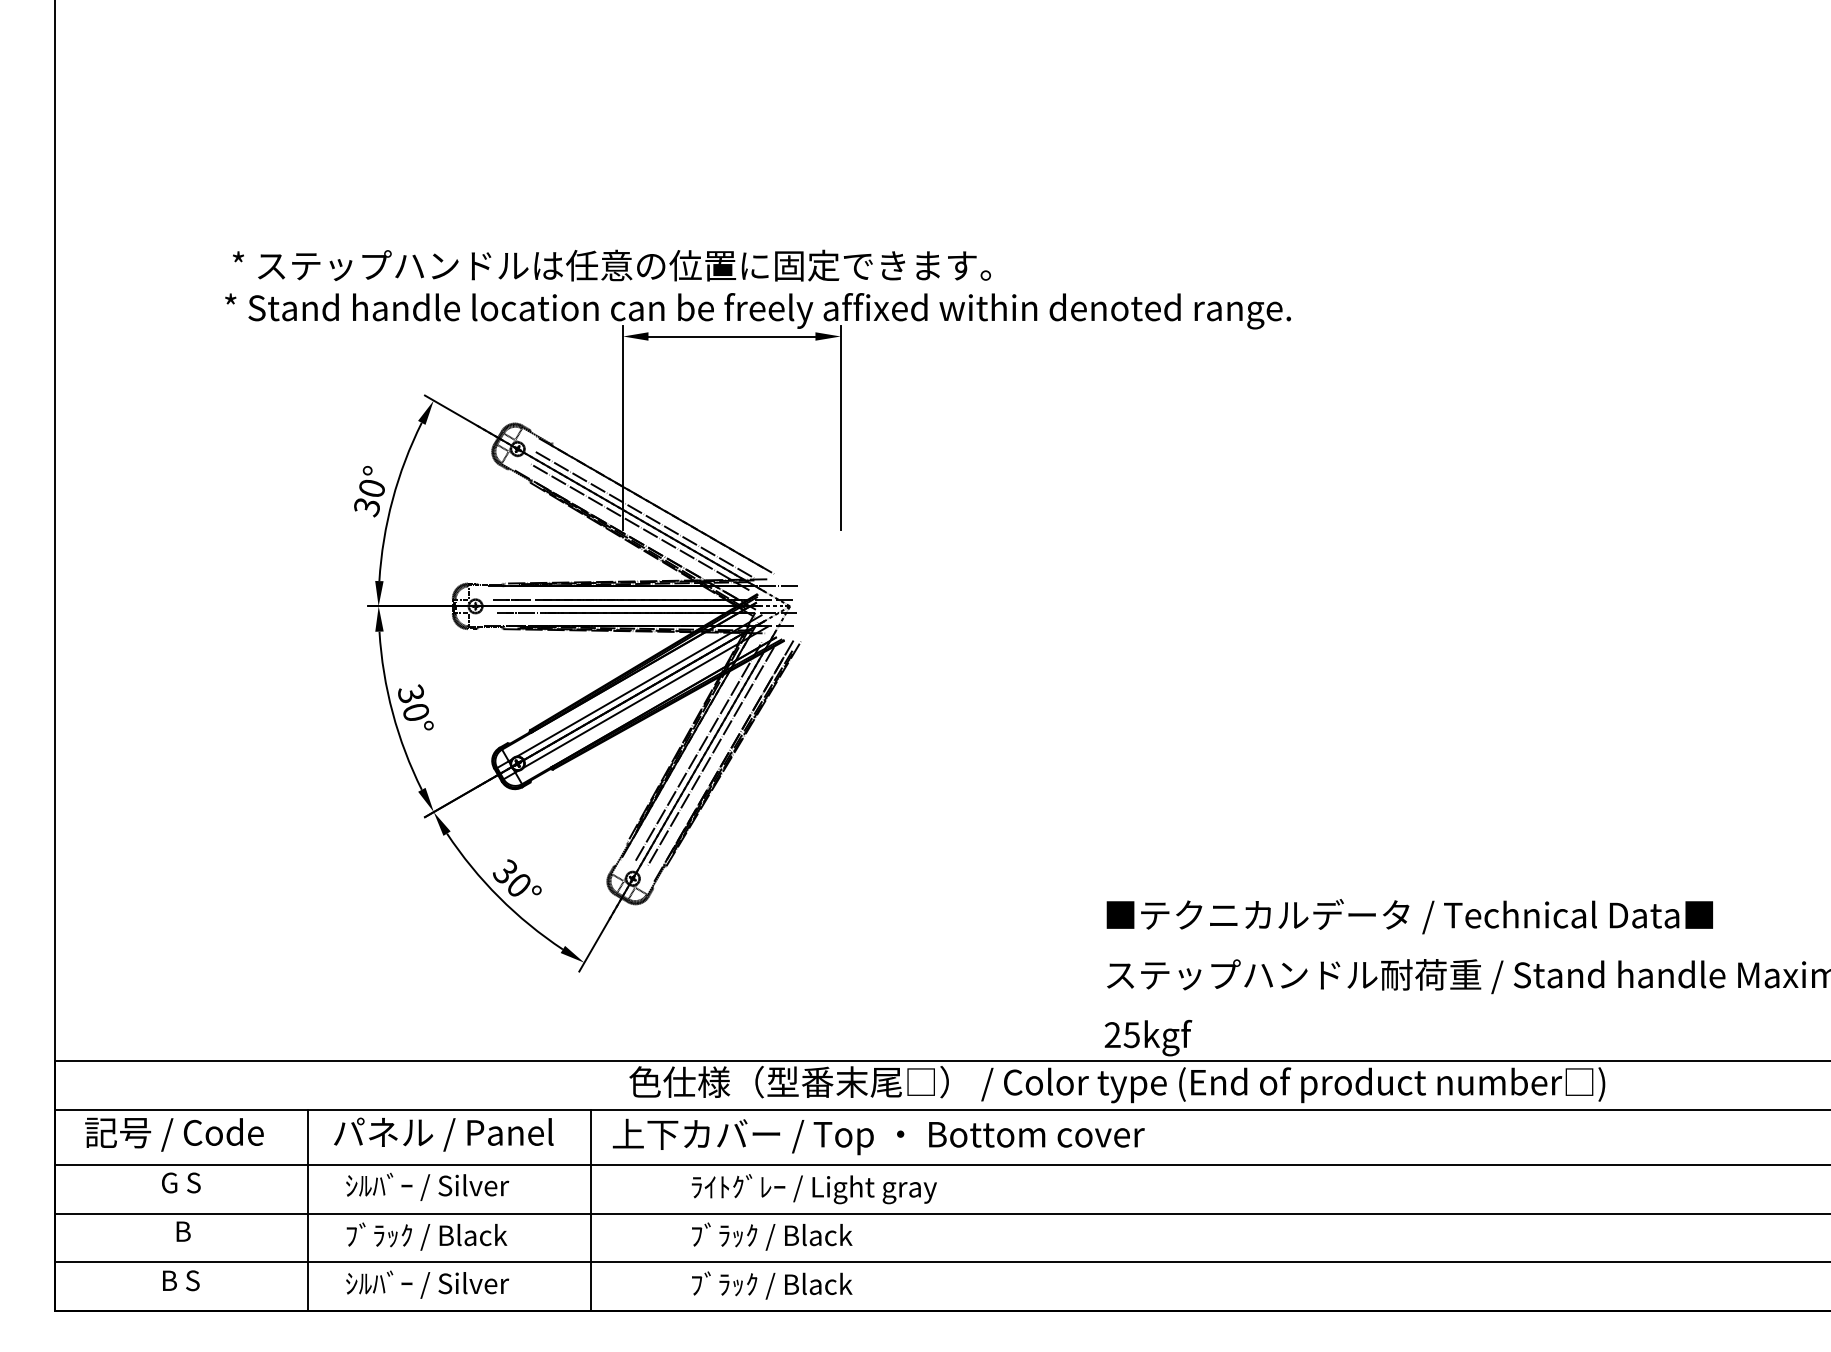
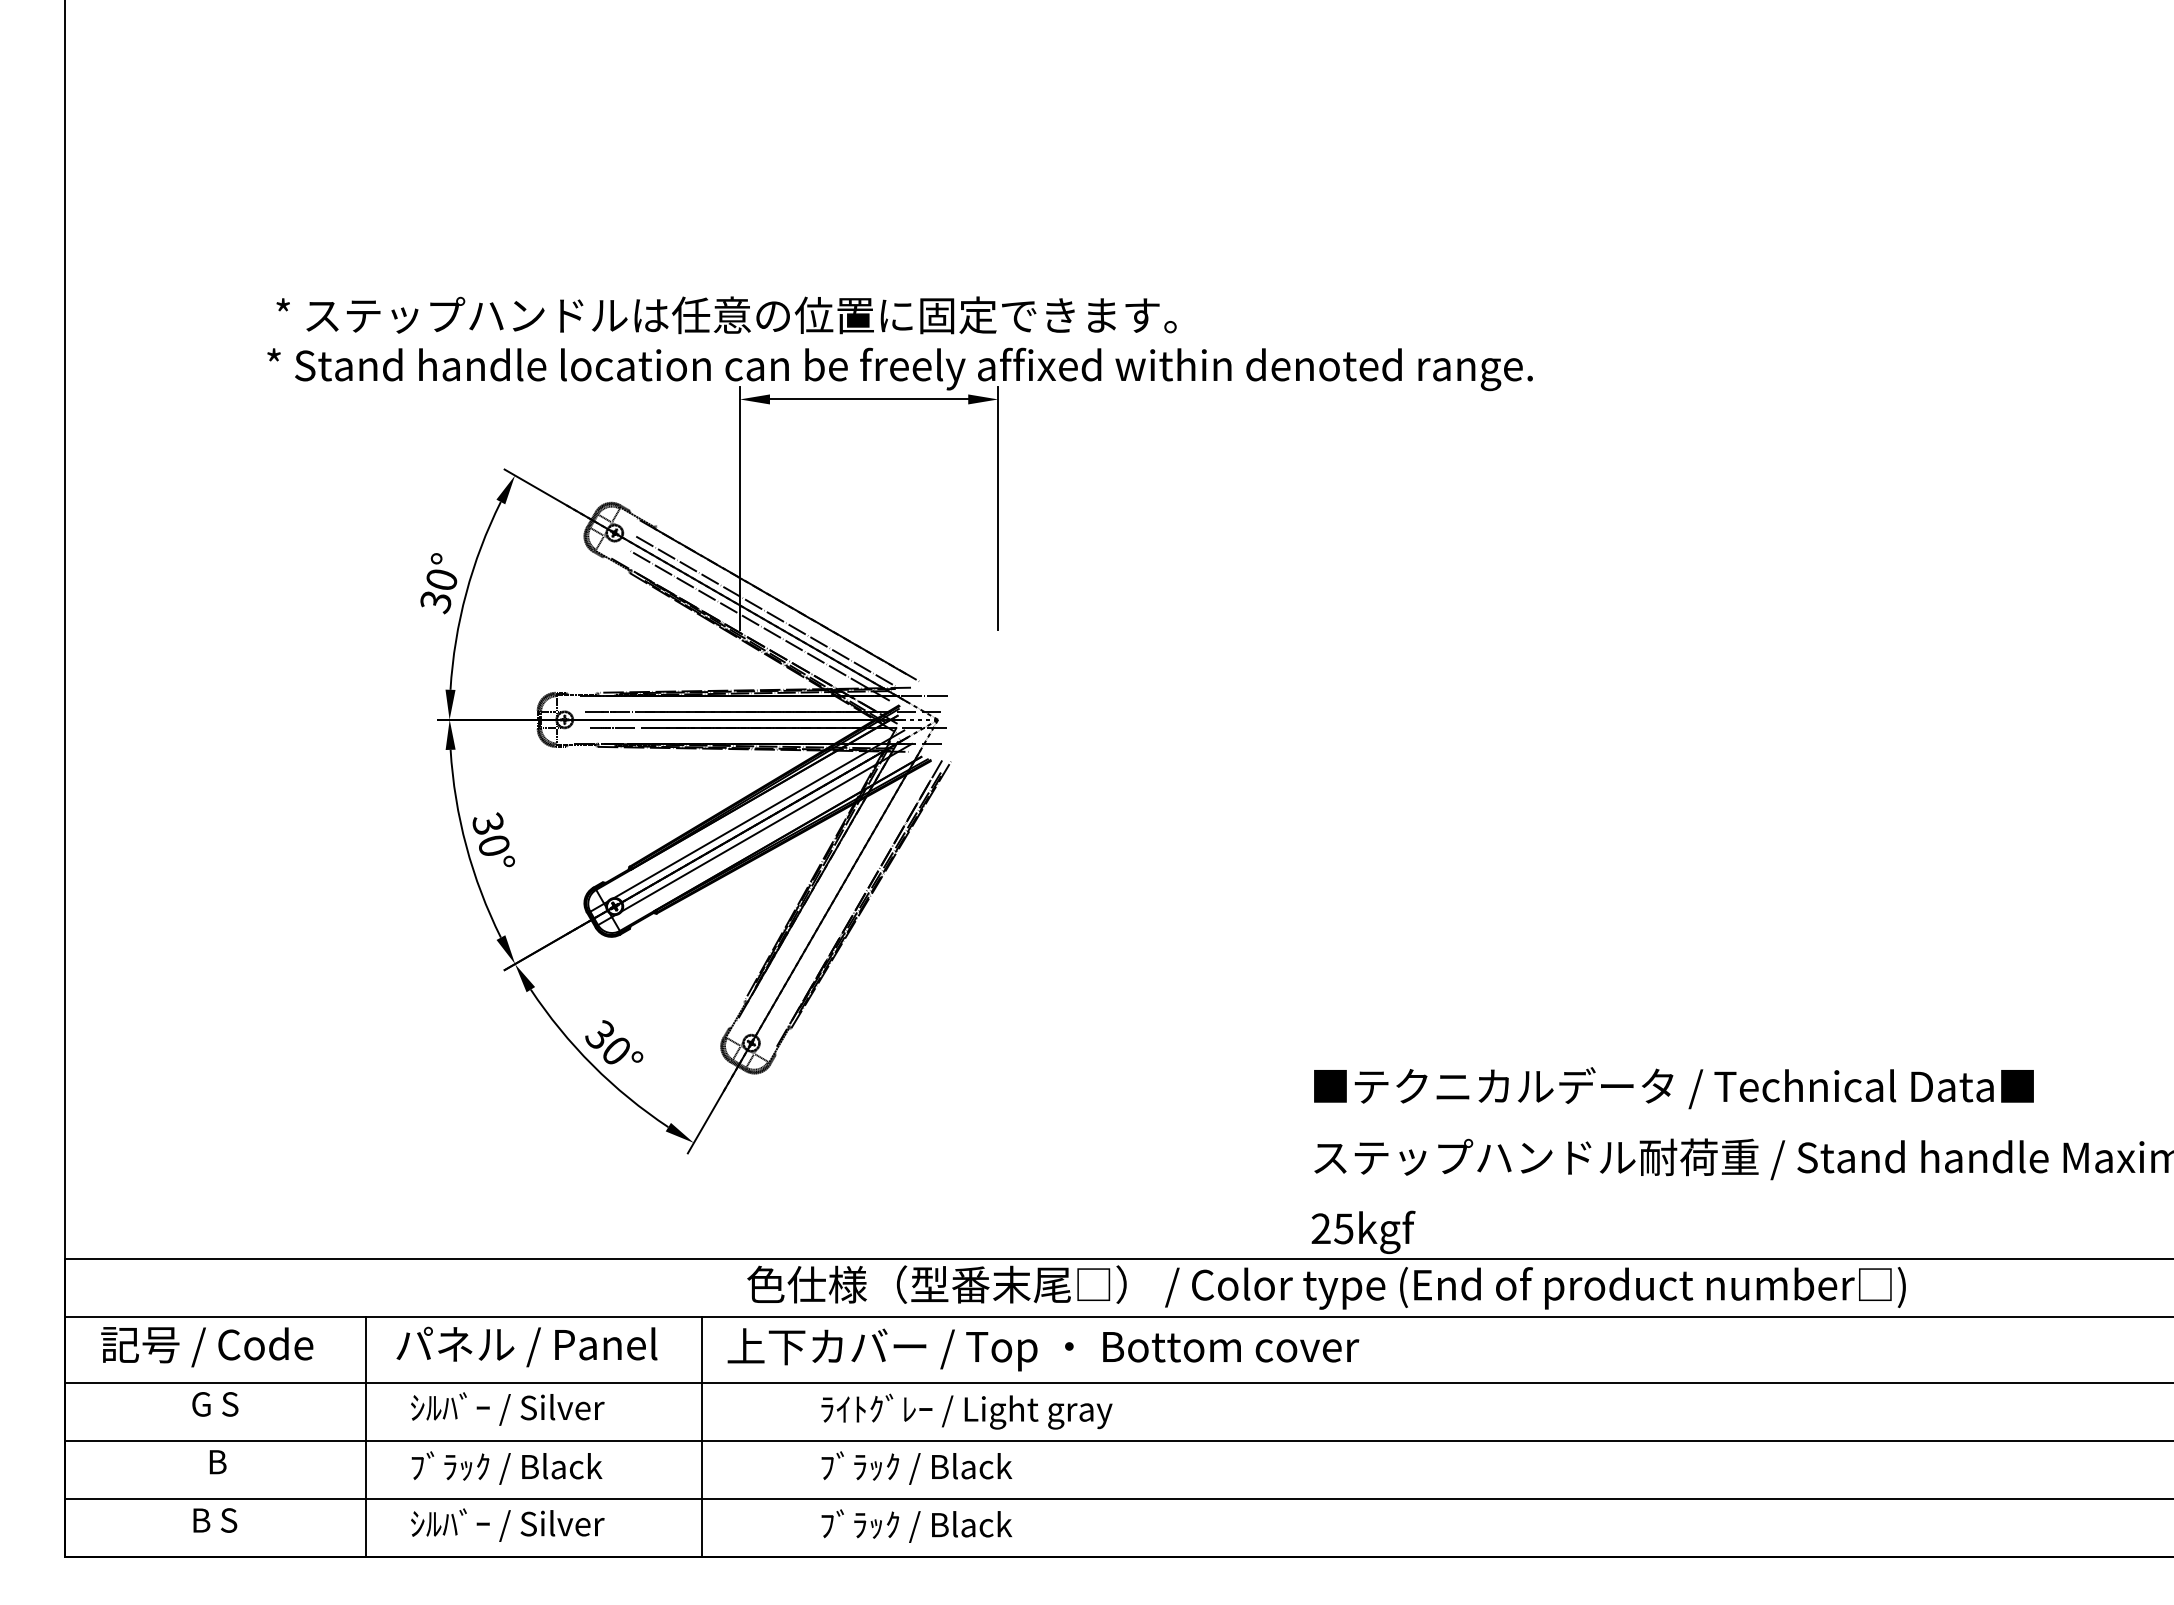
line: (698, 750) -> (829, 890), removed
line: (710, 756) -> (843, 898), removed

